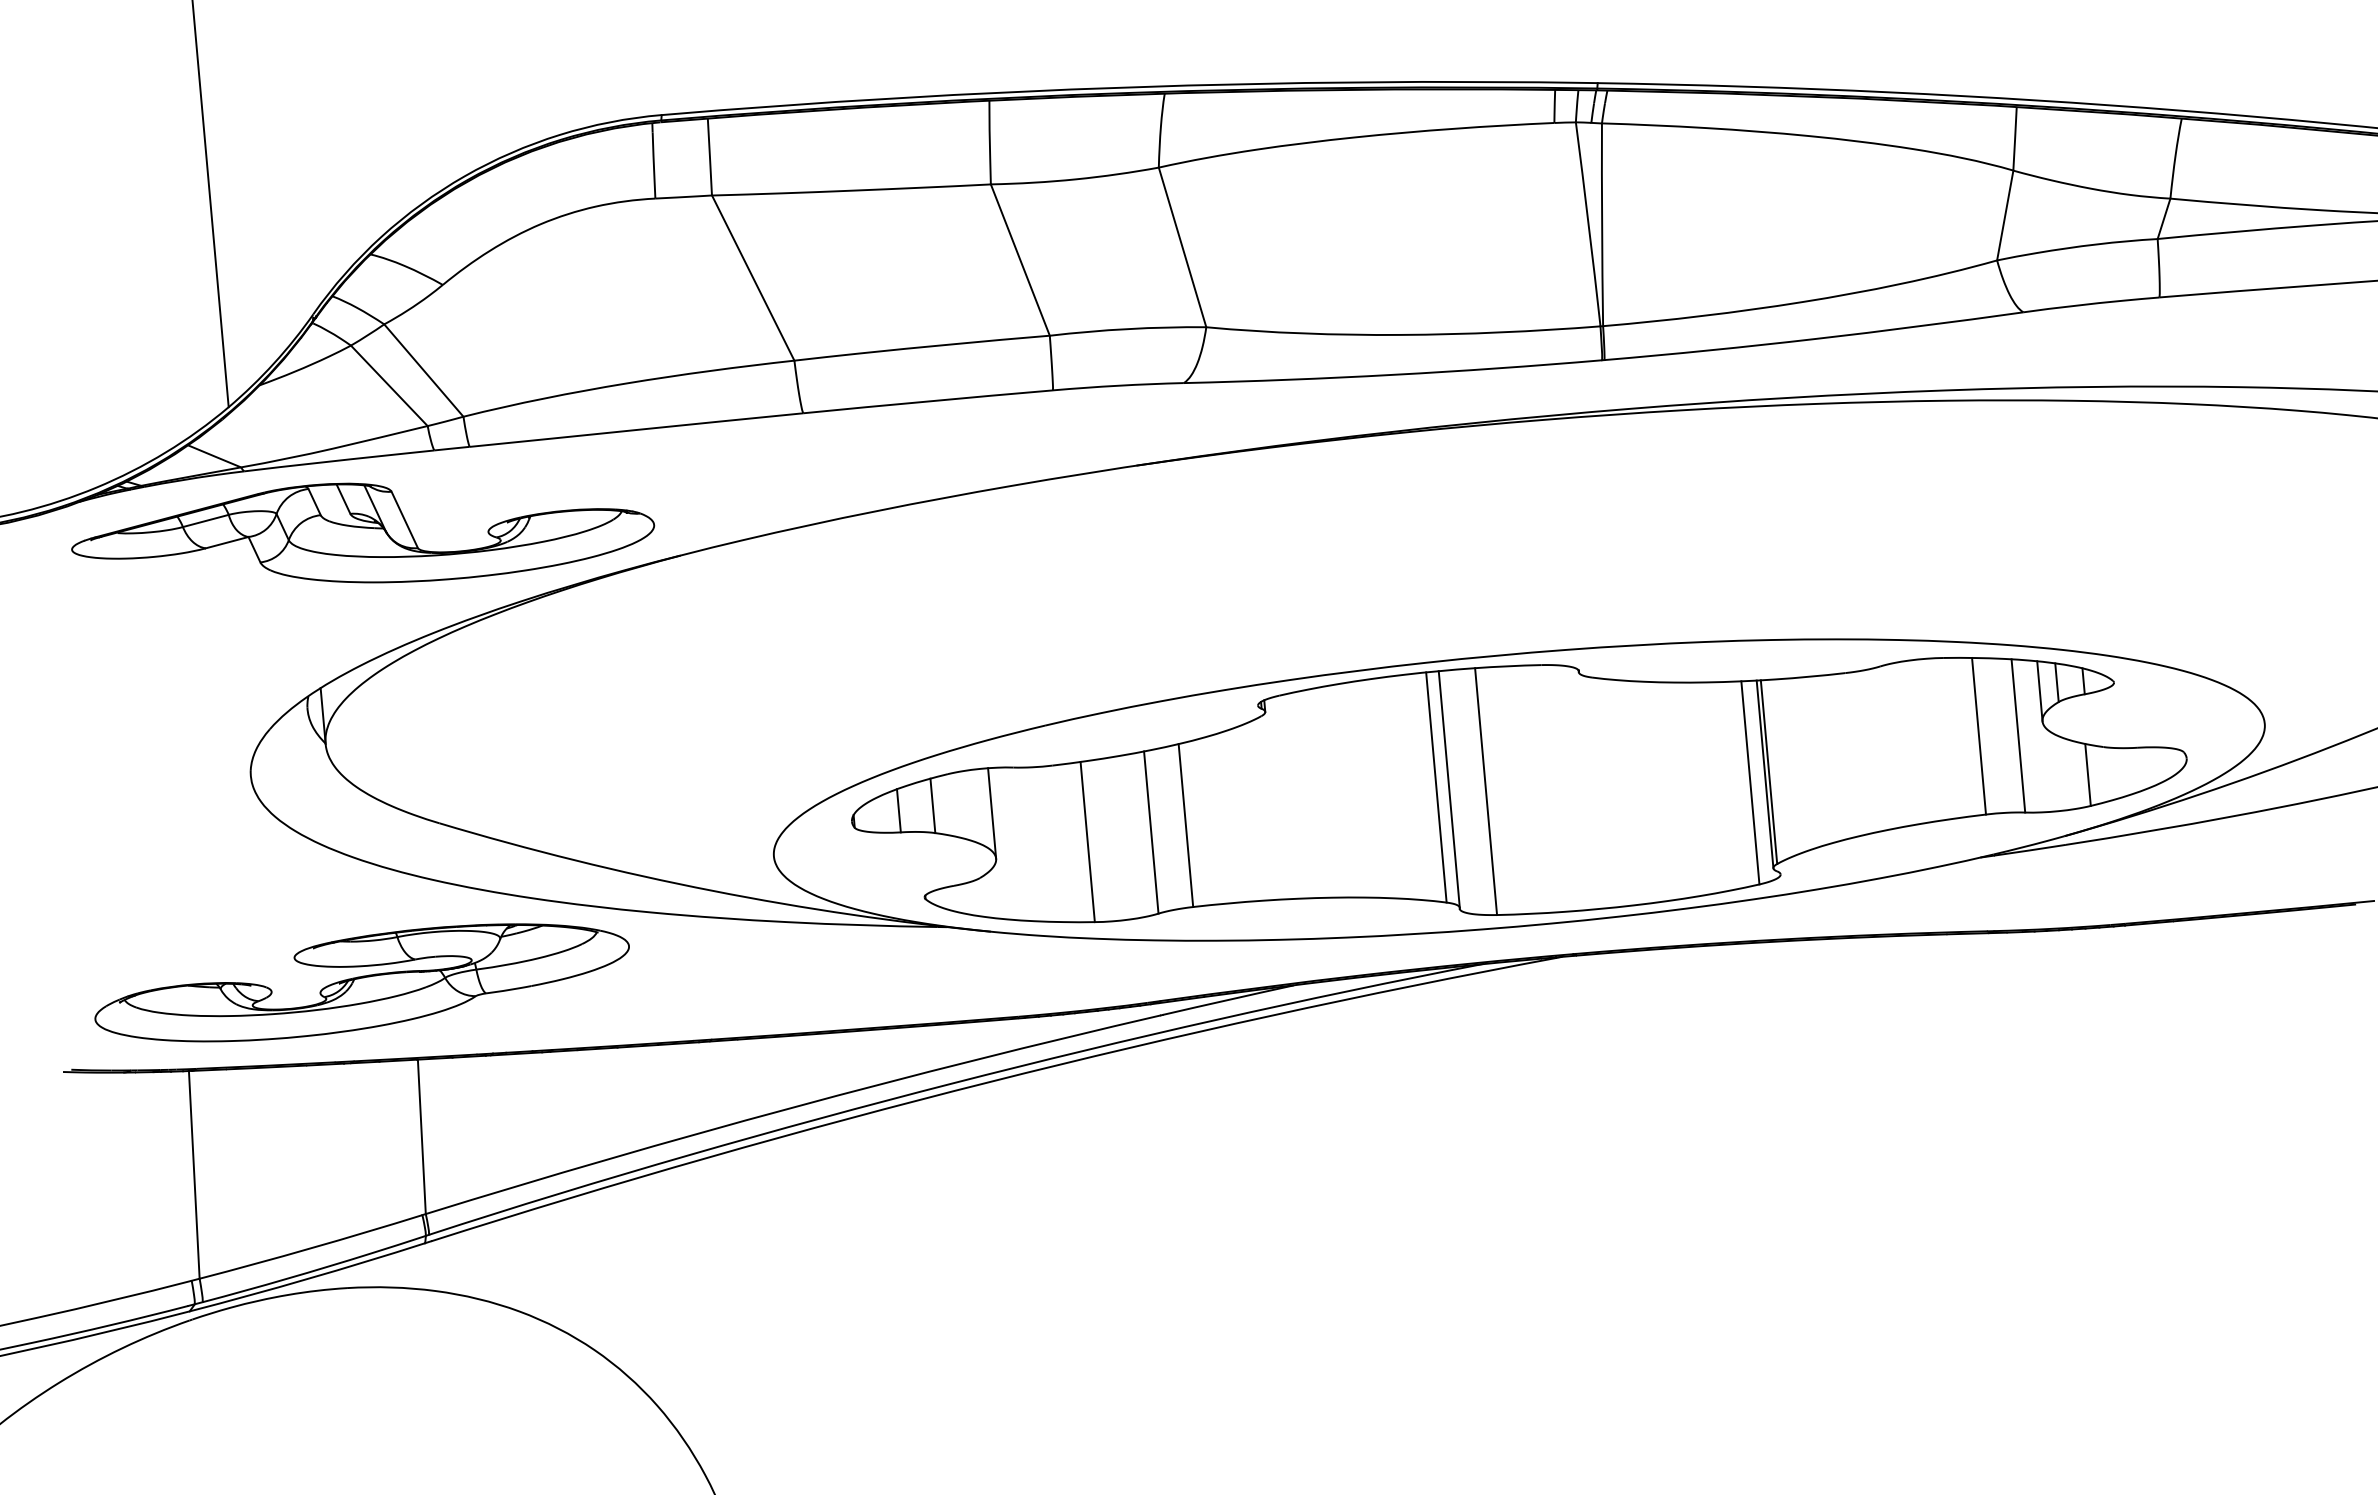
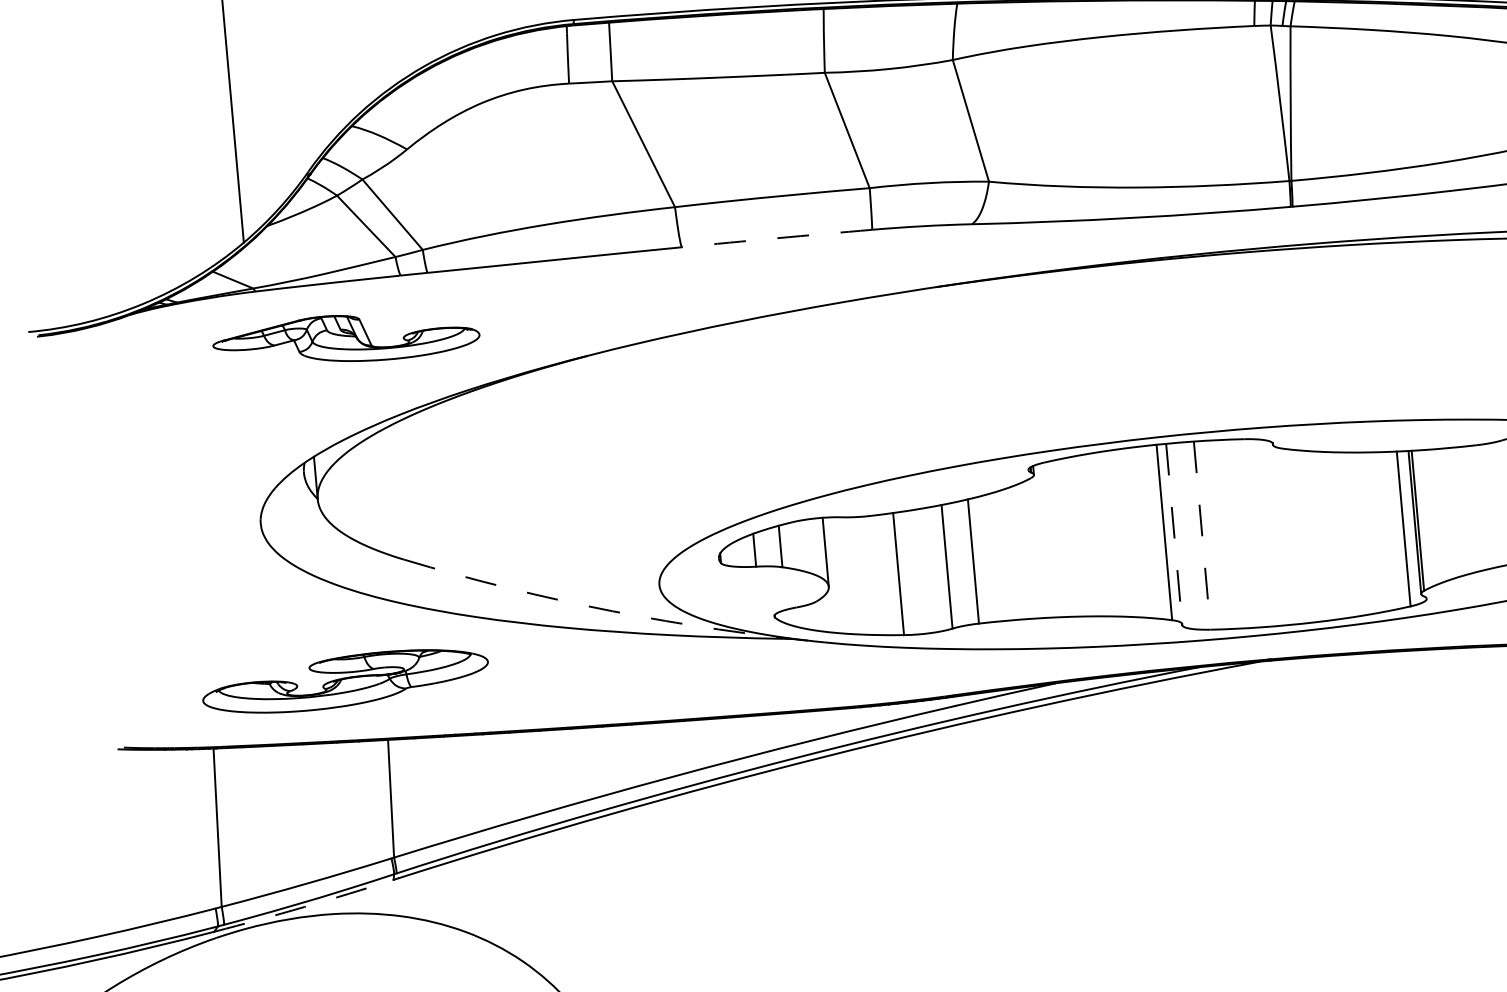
arc: (928, 401) -> (777, 238), solid -> dashed
part: (363, 532) -> (346, 338), size x0.6
line: (1449, 789) -> (1174, 534), solid -> dashed
line: (1486, 791) -> (1202, 535), solid -> dashed
arc: (712, 890) -> (612, 611), solid -> dashed
part: (361, 982) -> (345, 681), size x0.7
arc: (307, 1278) -> (303, 906), solid -> dashed

